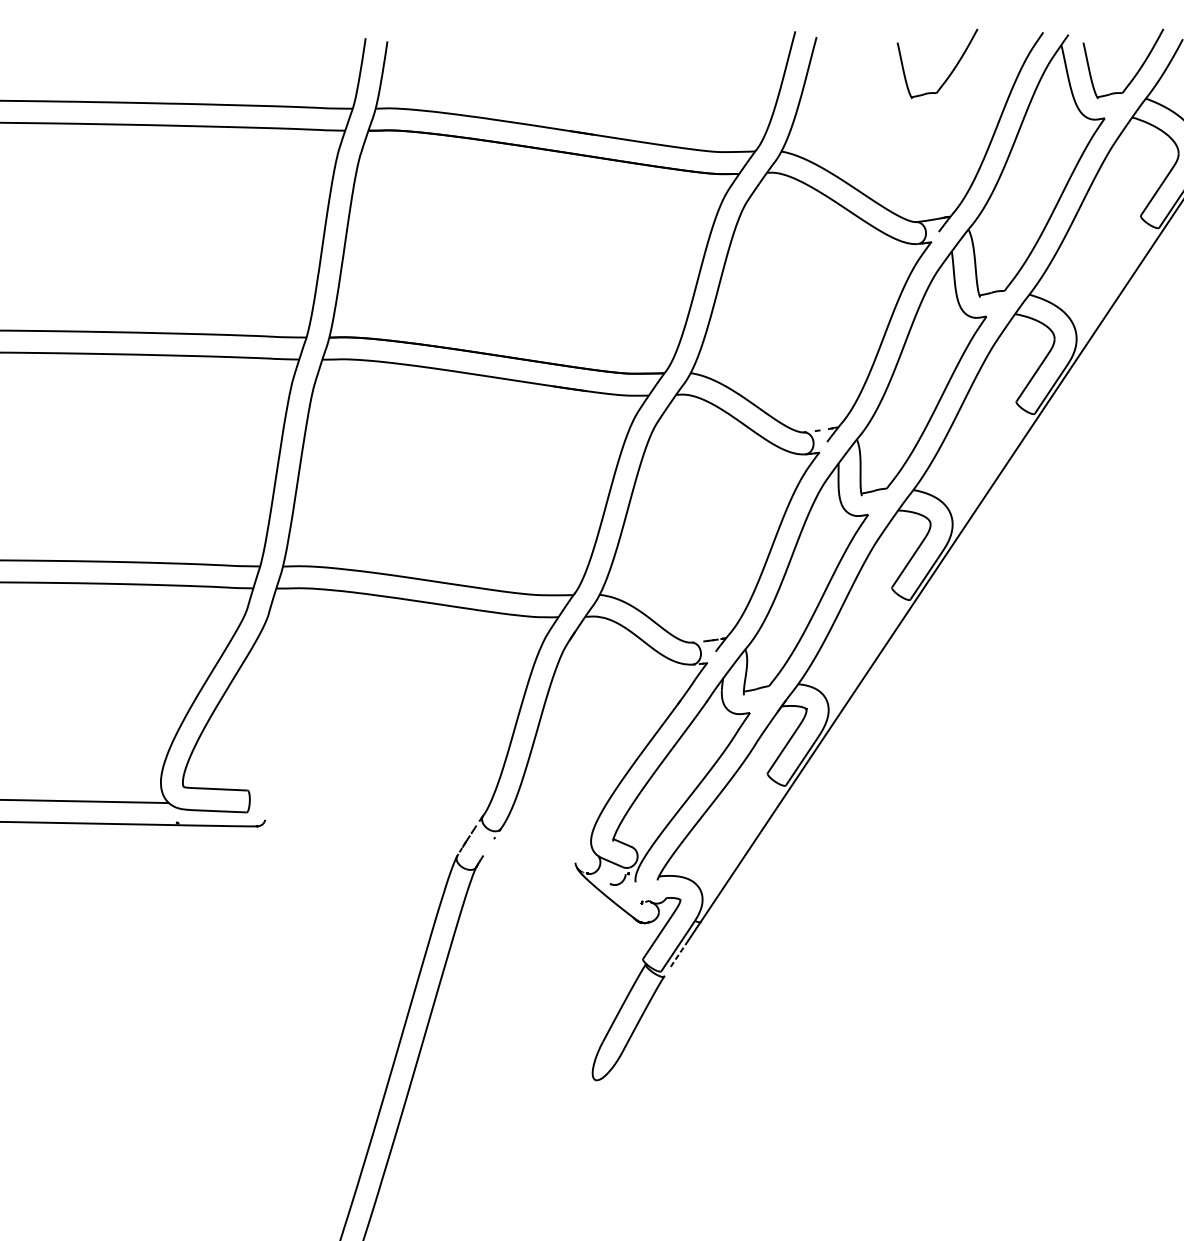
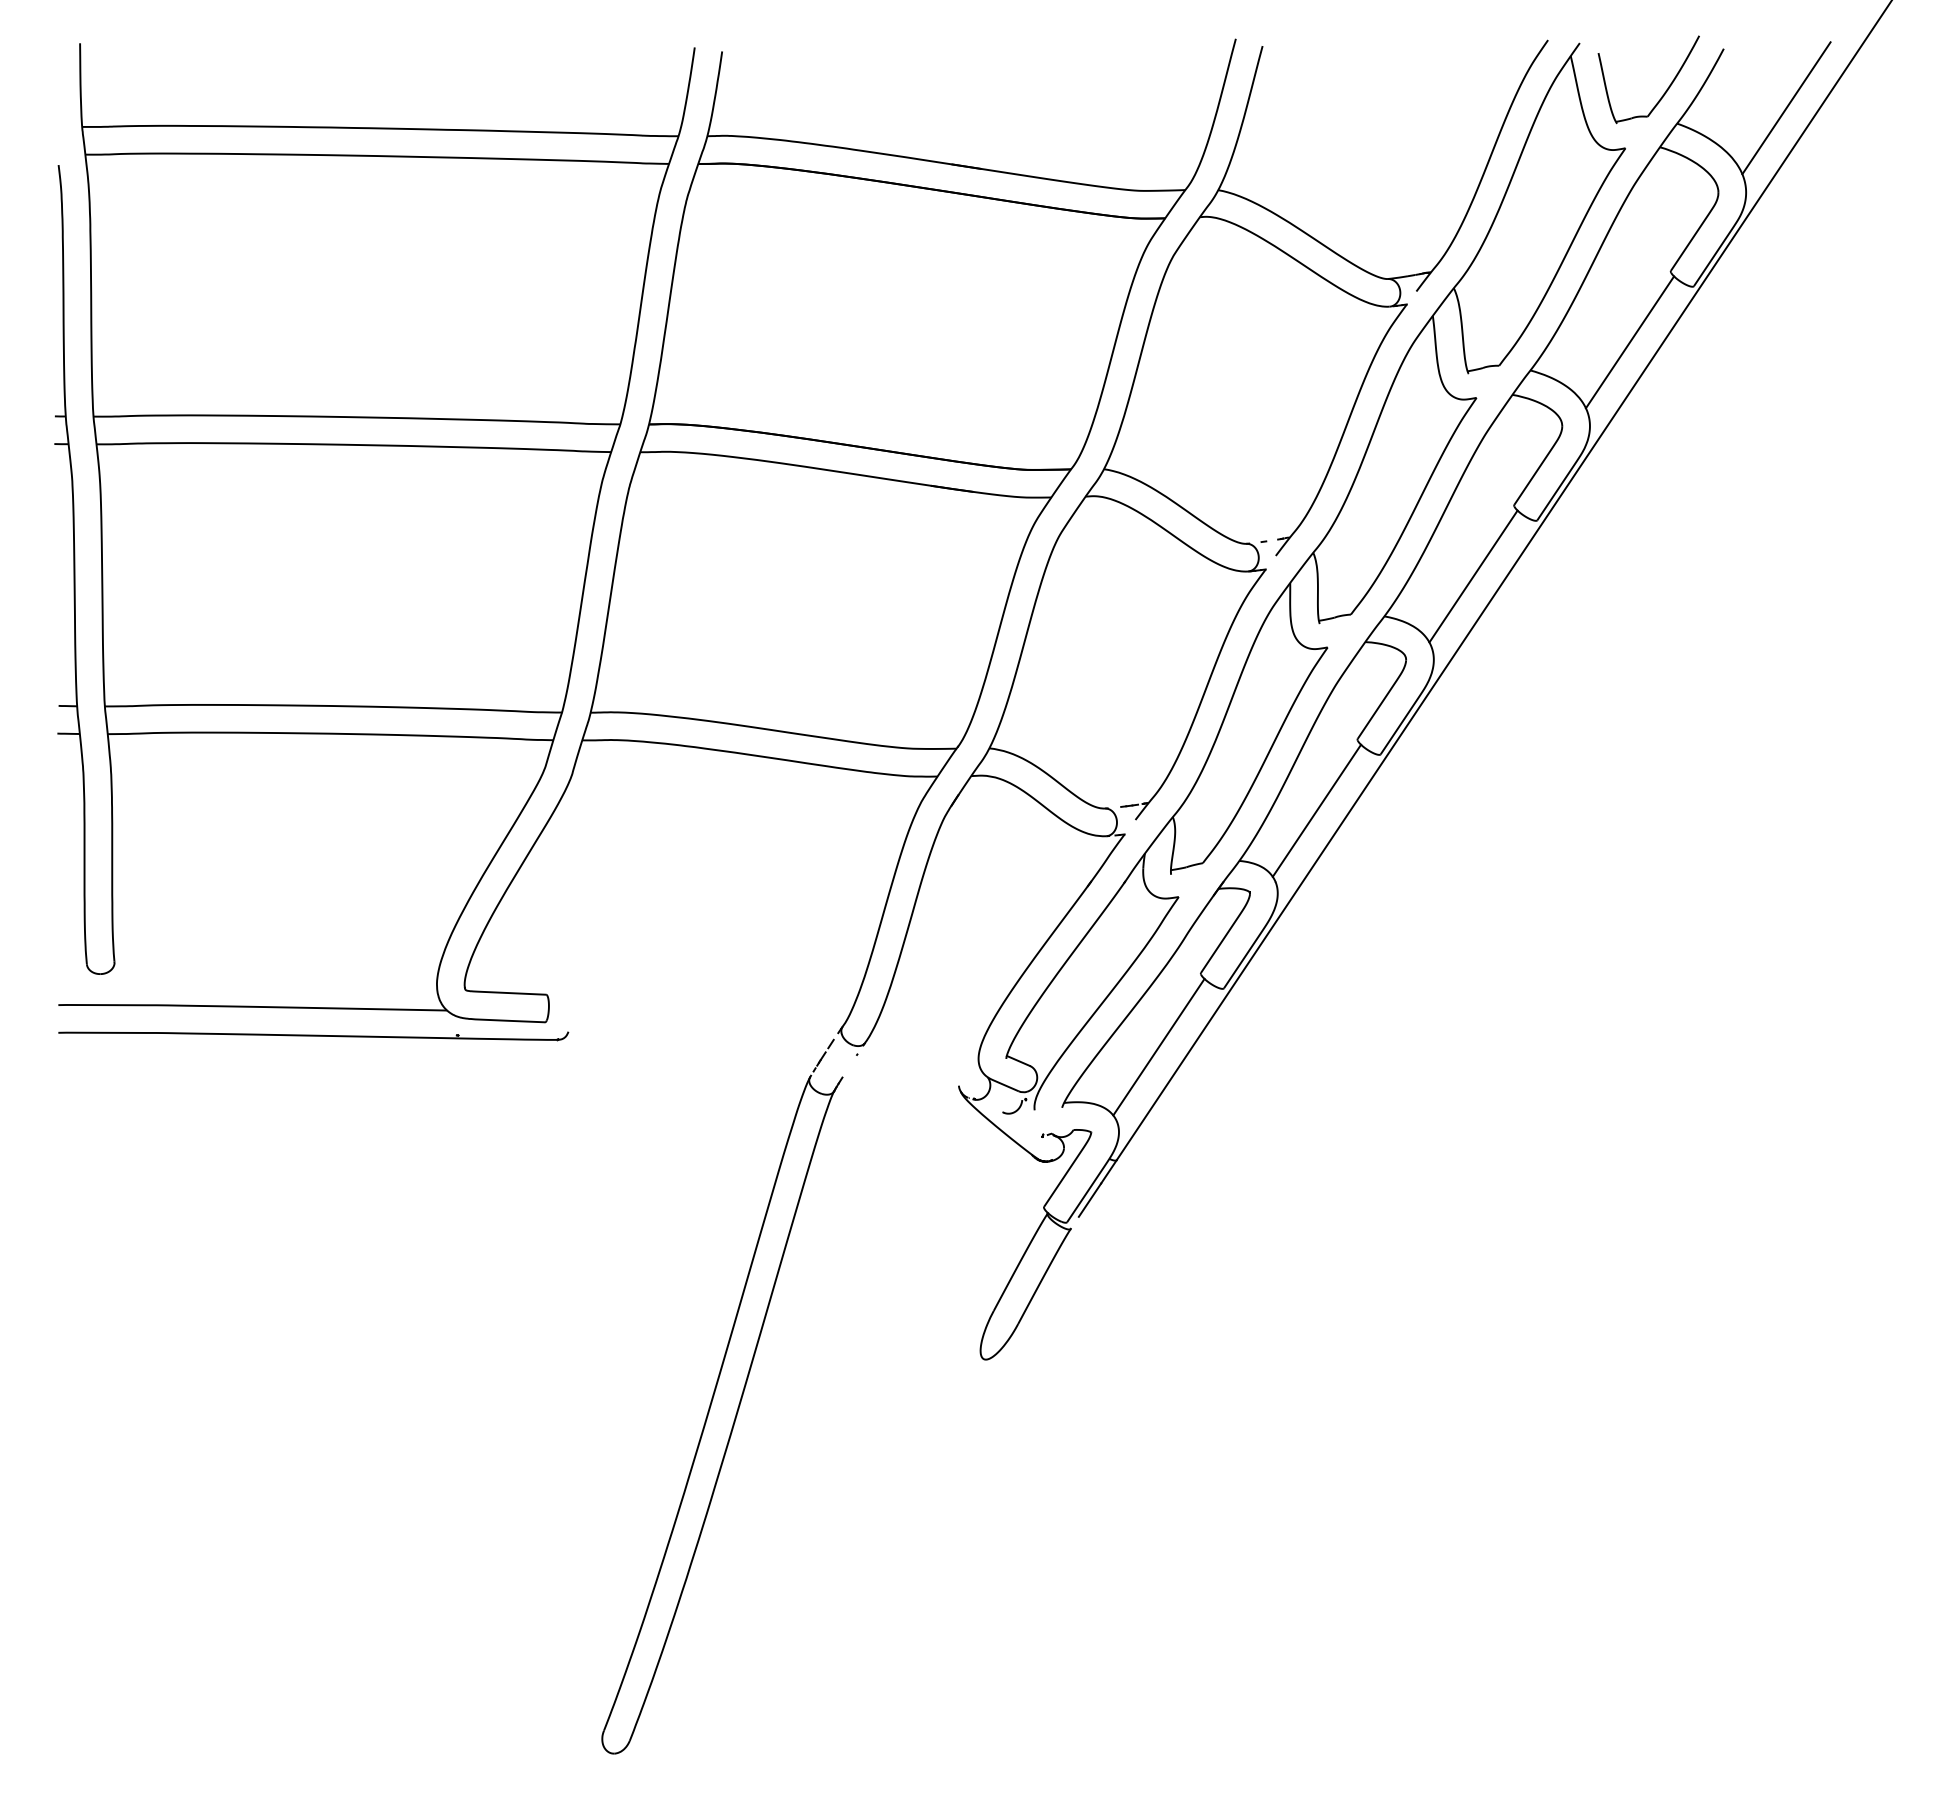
part: (950, 72) -> (1431, 90), removed
line: (1108, 272) -> (1629, 342), added
line: (984, 458) -> (1473, 576), added
line: (859, 644) -> (1316, 810), added
line: (733, 831) -> (1158, 1046), added
line: (679, 953) -> (1089, 1200), dashed -> solid

